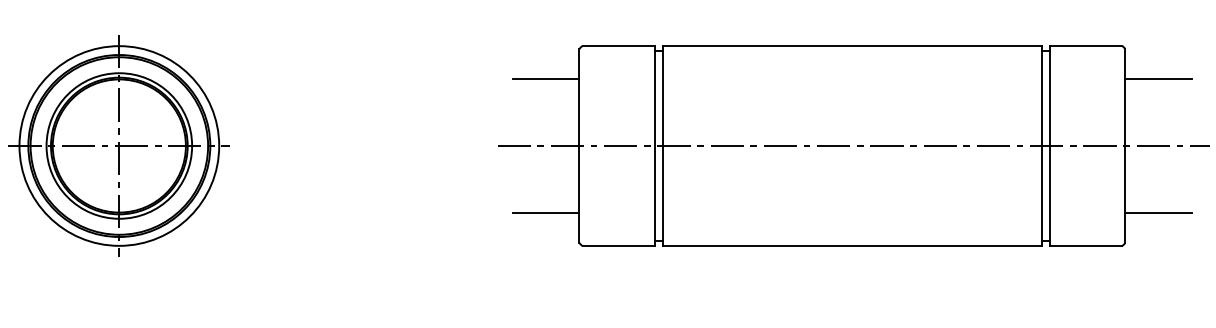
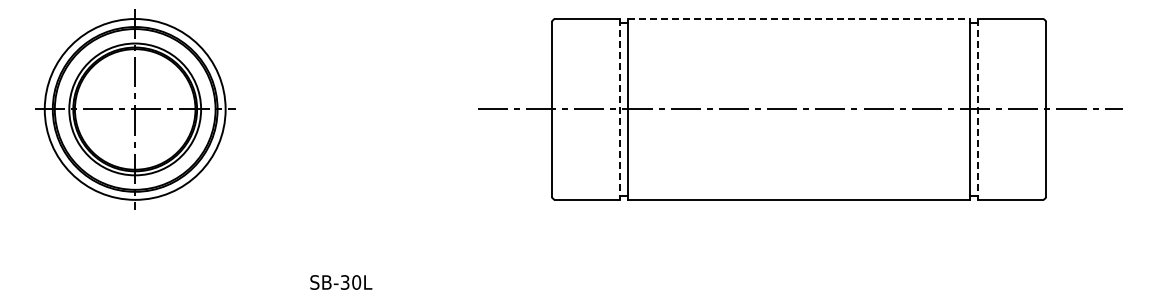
line: (852, 46) -> (799, 19), solid -> dashed
line: (545, 79) -> (521, 49), removed
line: (1158, 79) -> (1076, 49), removed
line: (655, 146) -> (620, 109), solid -> dashed
line: (1049, 146) -> (977, 109), solid -> dashed
line: (545, 212) -> (521, 169), removed
line: (1158, 212) -> (1076, 169), removed

